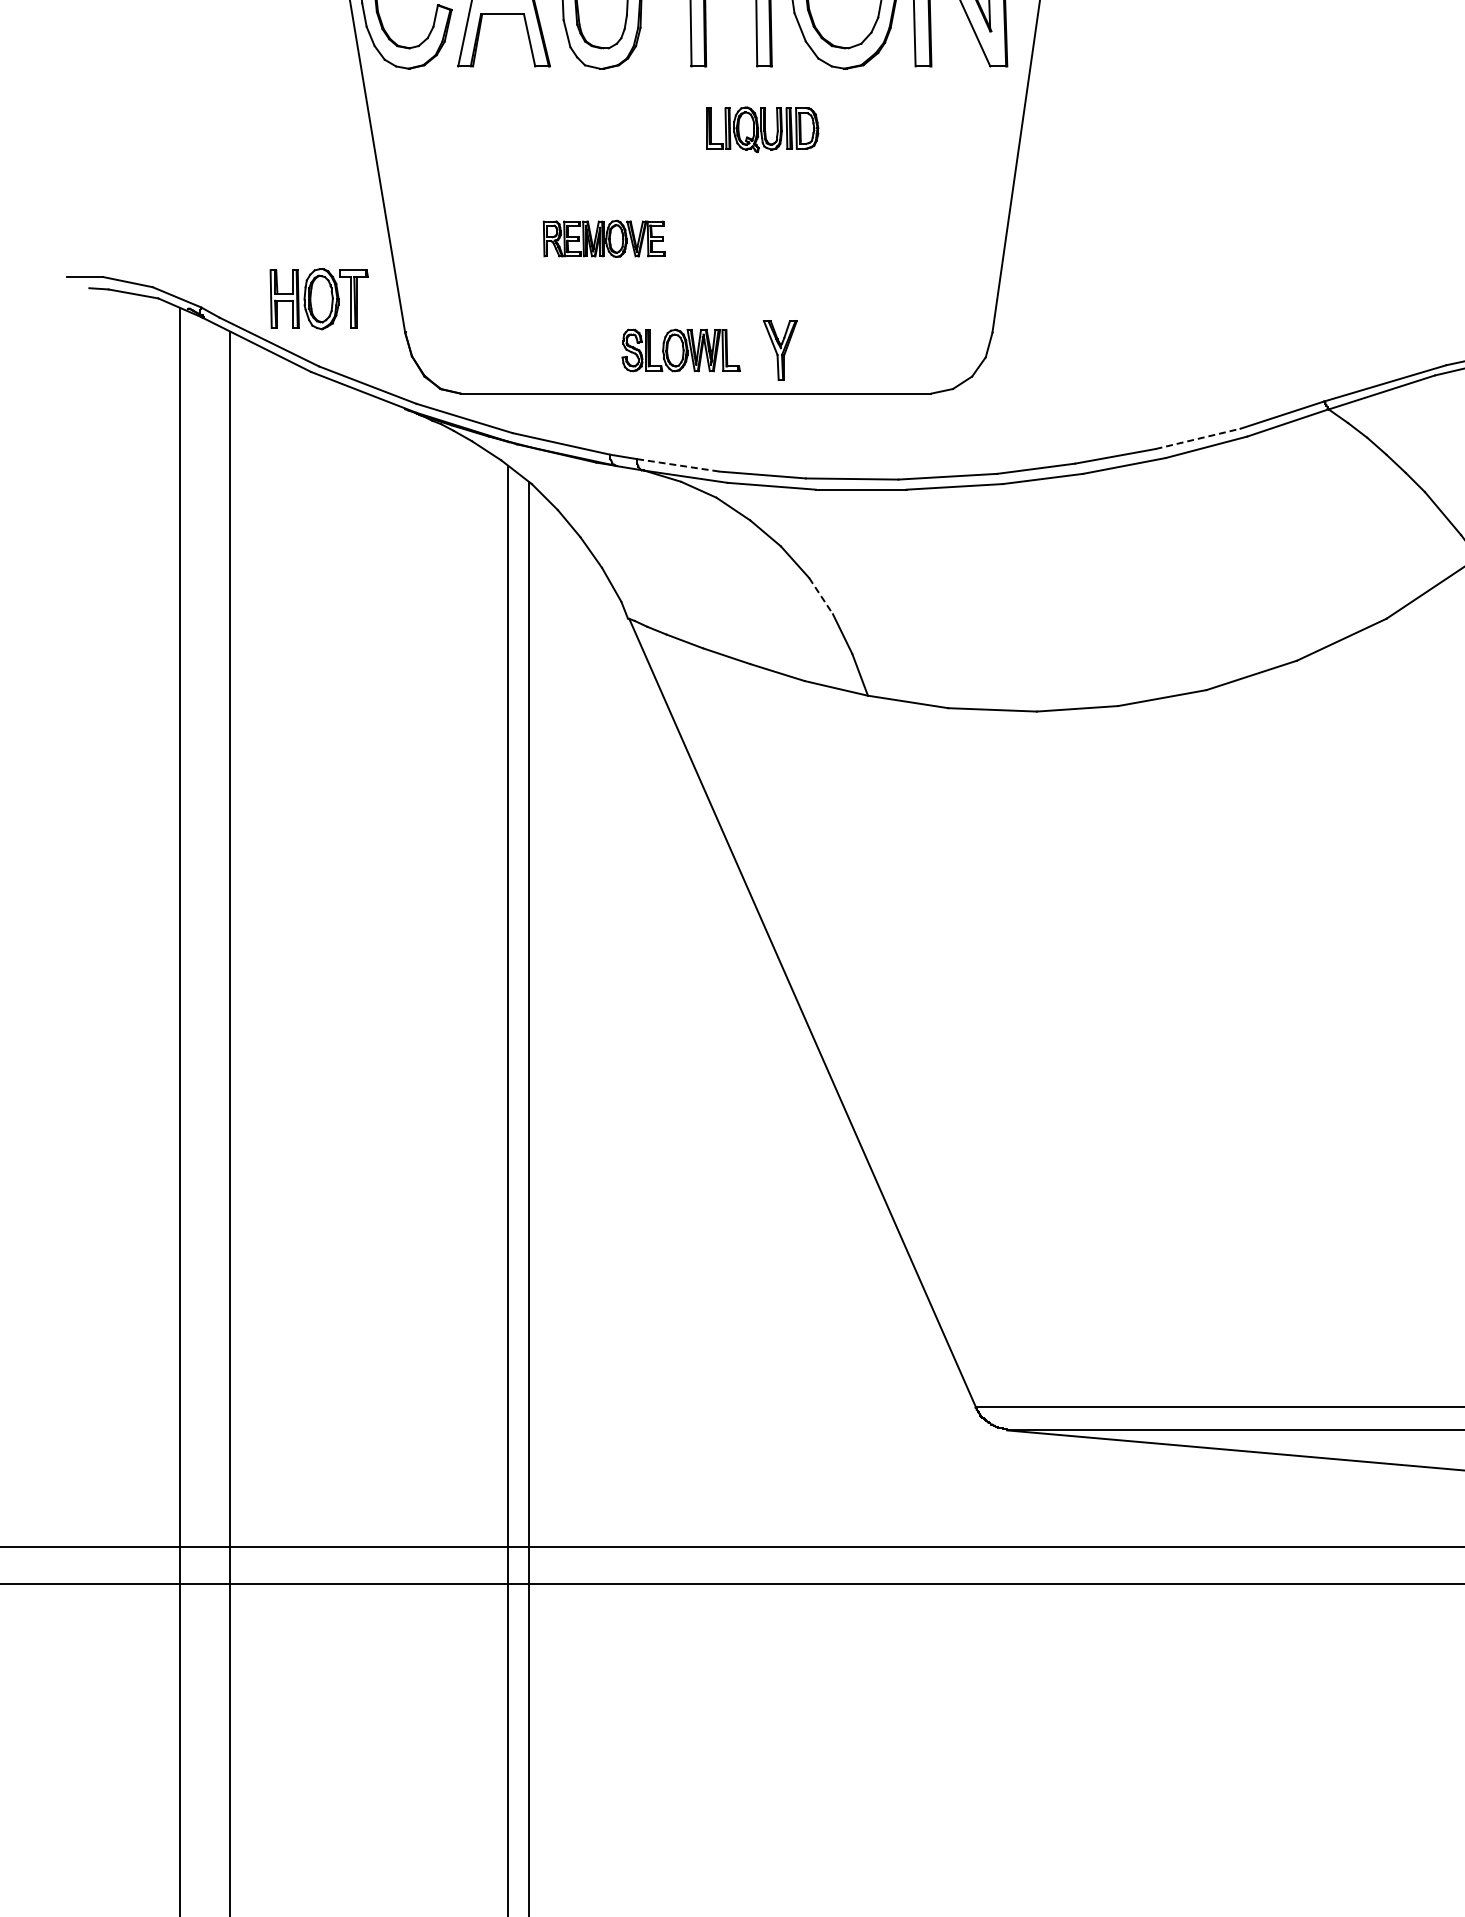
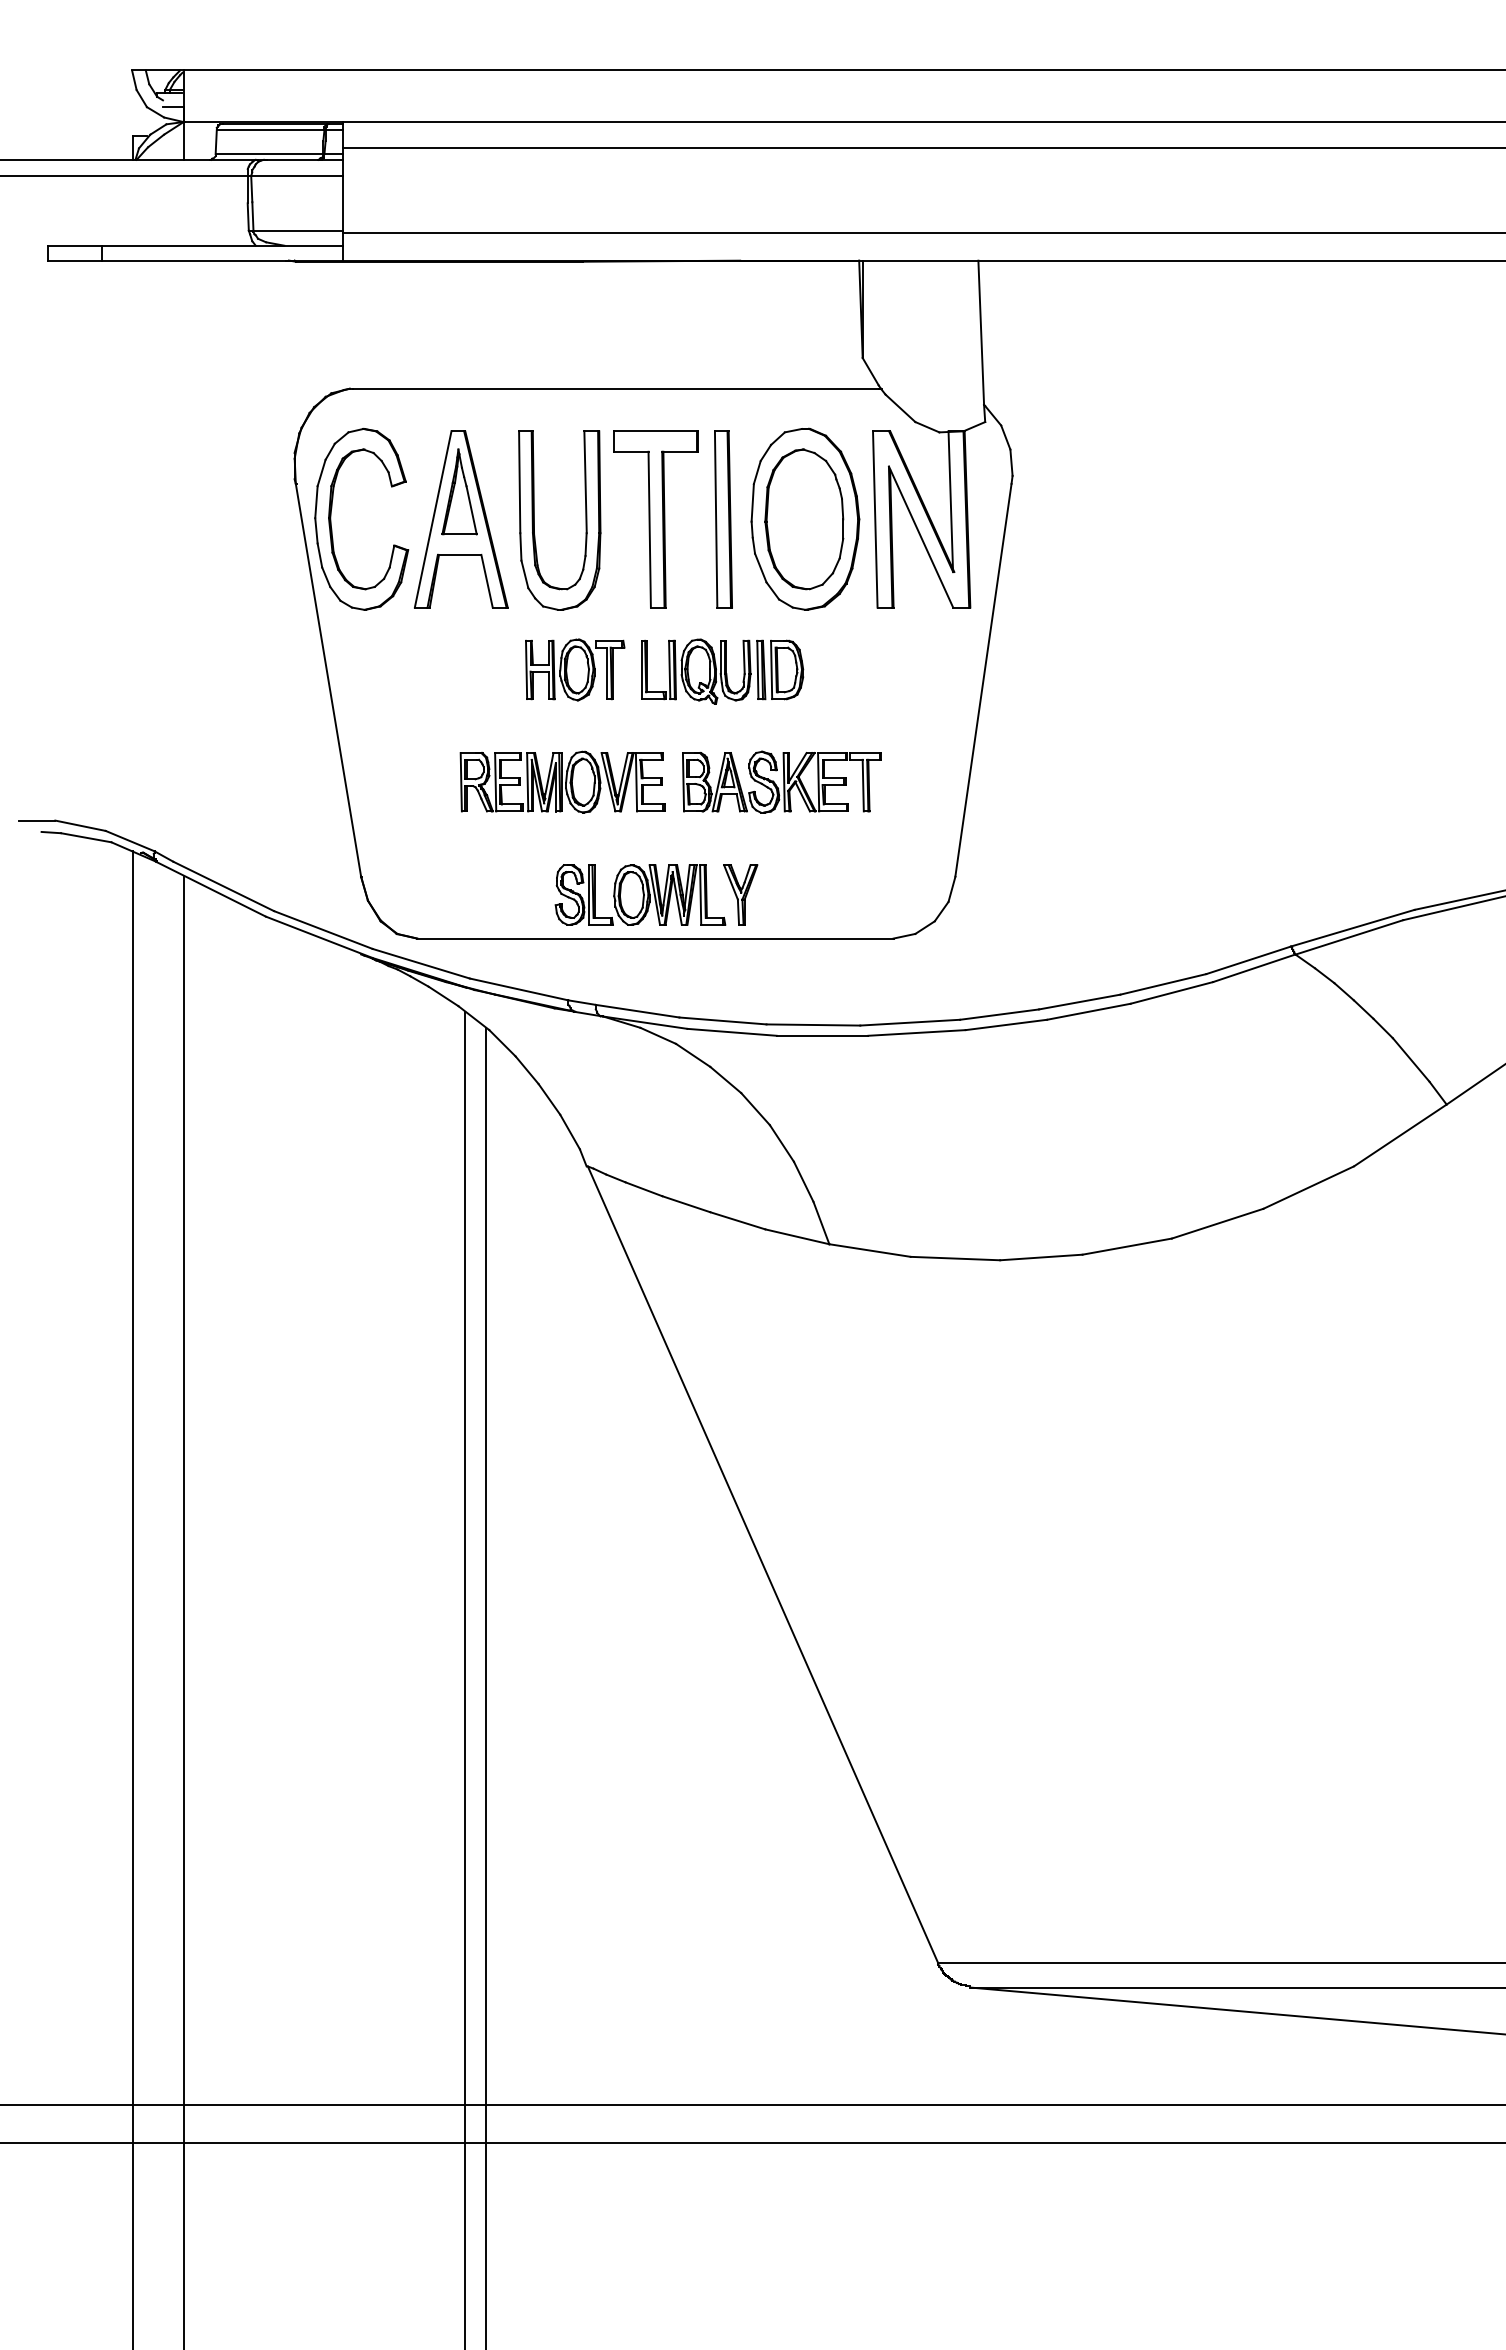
part: (762, 129) -> (722, 671), size x1.43
part: (604, 238) -> (562, 781), size x1.67
part: (820, 238) -> (781, 781), added
part: (319, 298) -> (575, 669), moved
part: (681, 350) -> (640, 894), size x1.43
line: (1198, 438) -> (1163, 984), dashed -> solid
line: (679, 465) -> (638, 1011), dashed -> solid
line: (820, 596) -> (781, 1143), dashed -> solid

